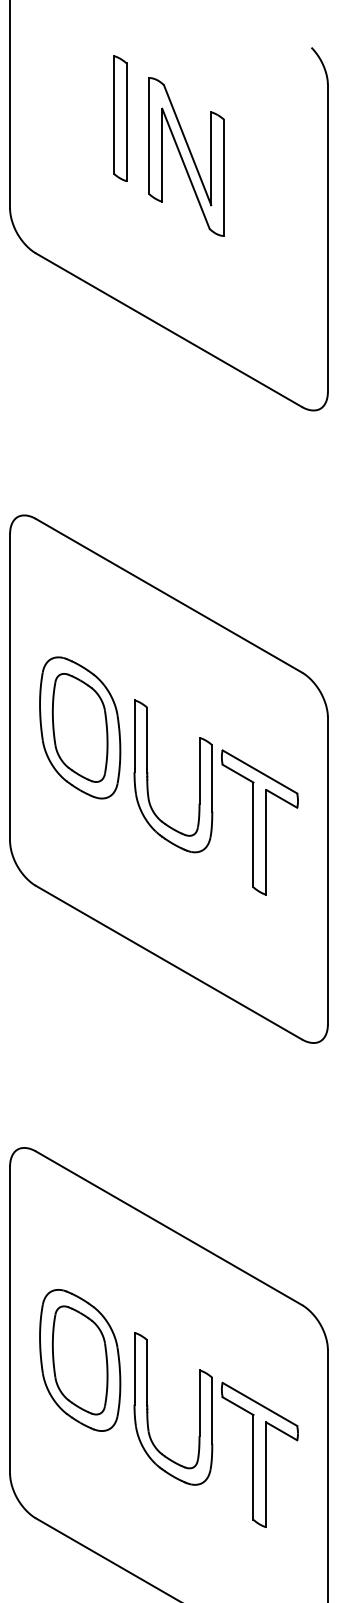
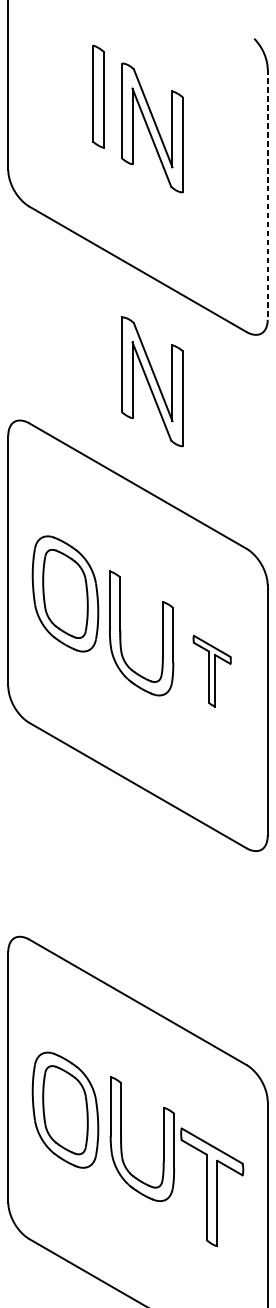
line: (327, 238) -> (267, 194), solid -> dashed
part: (186, 467) -> (152, 381), added
part: (259, 822) -> (211, 671), size x0.6
part: (148, 1408) -> (122, 1138), moved

